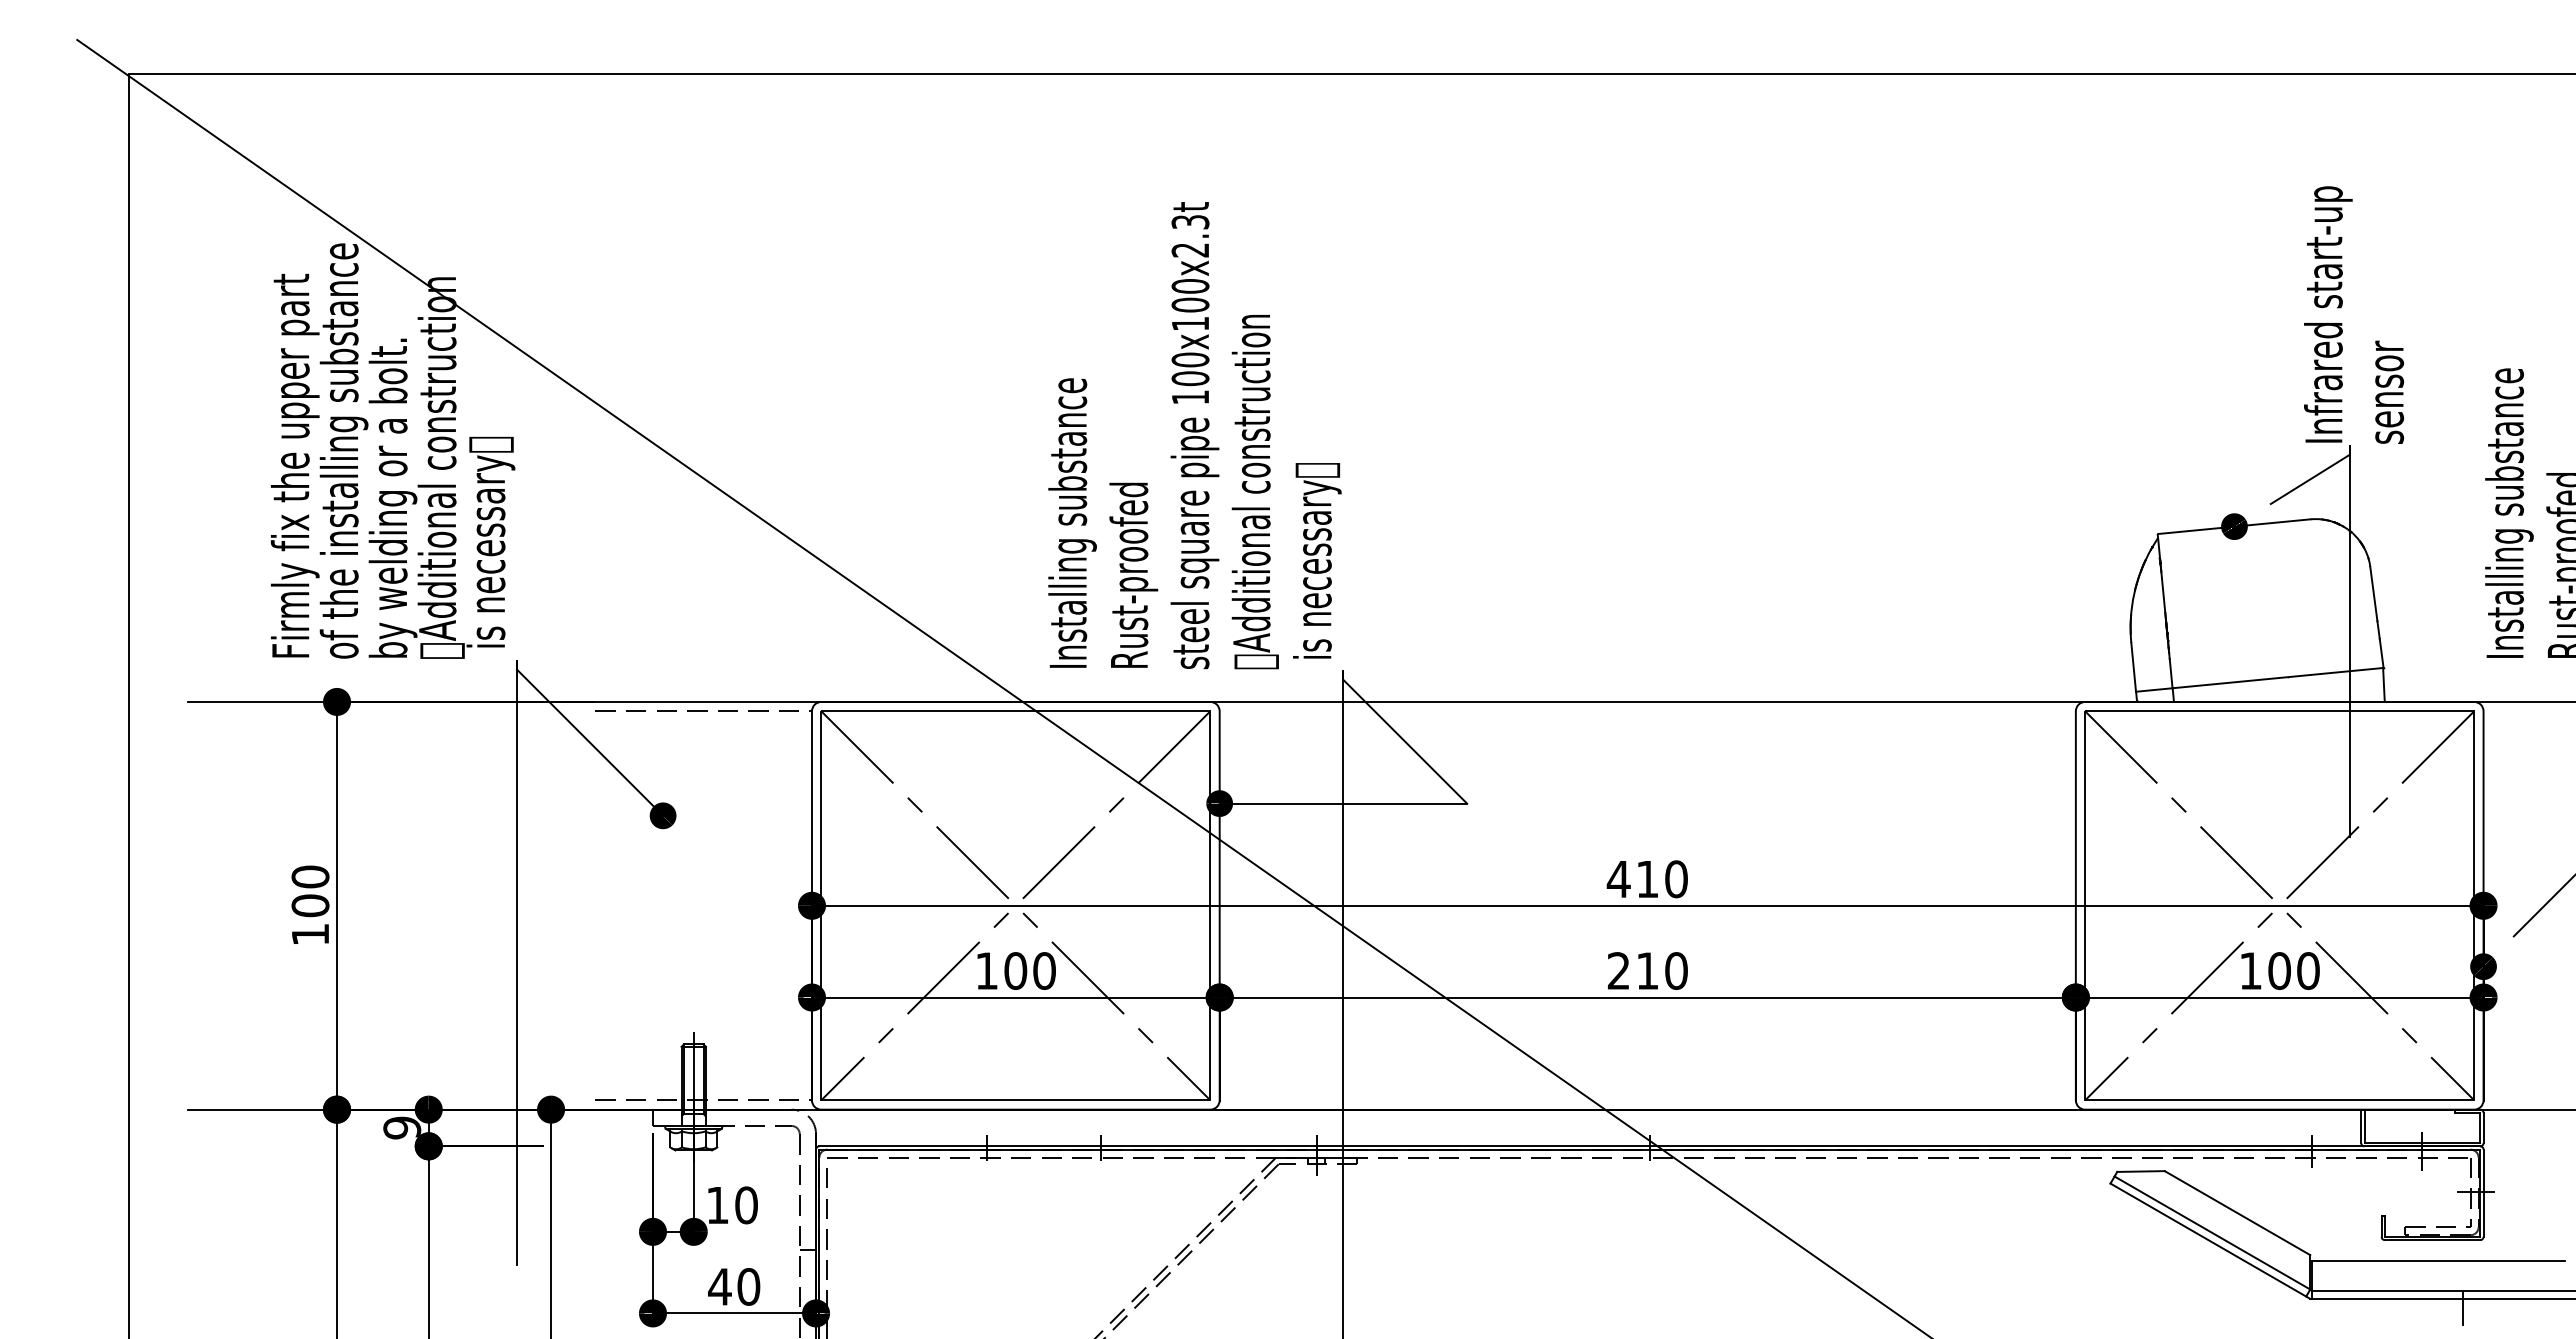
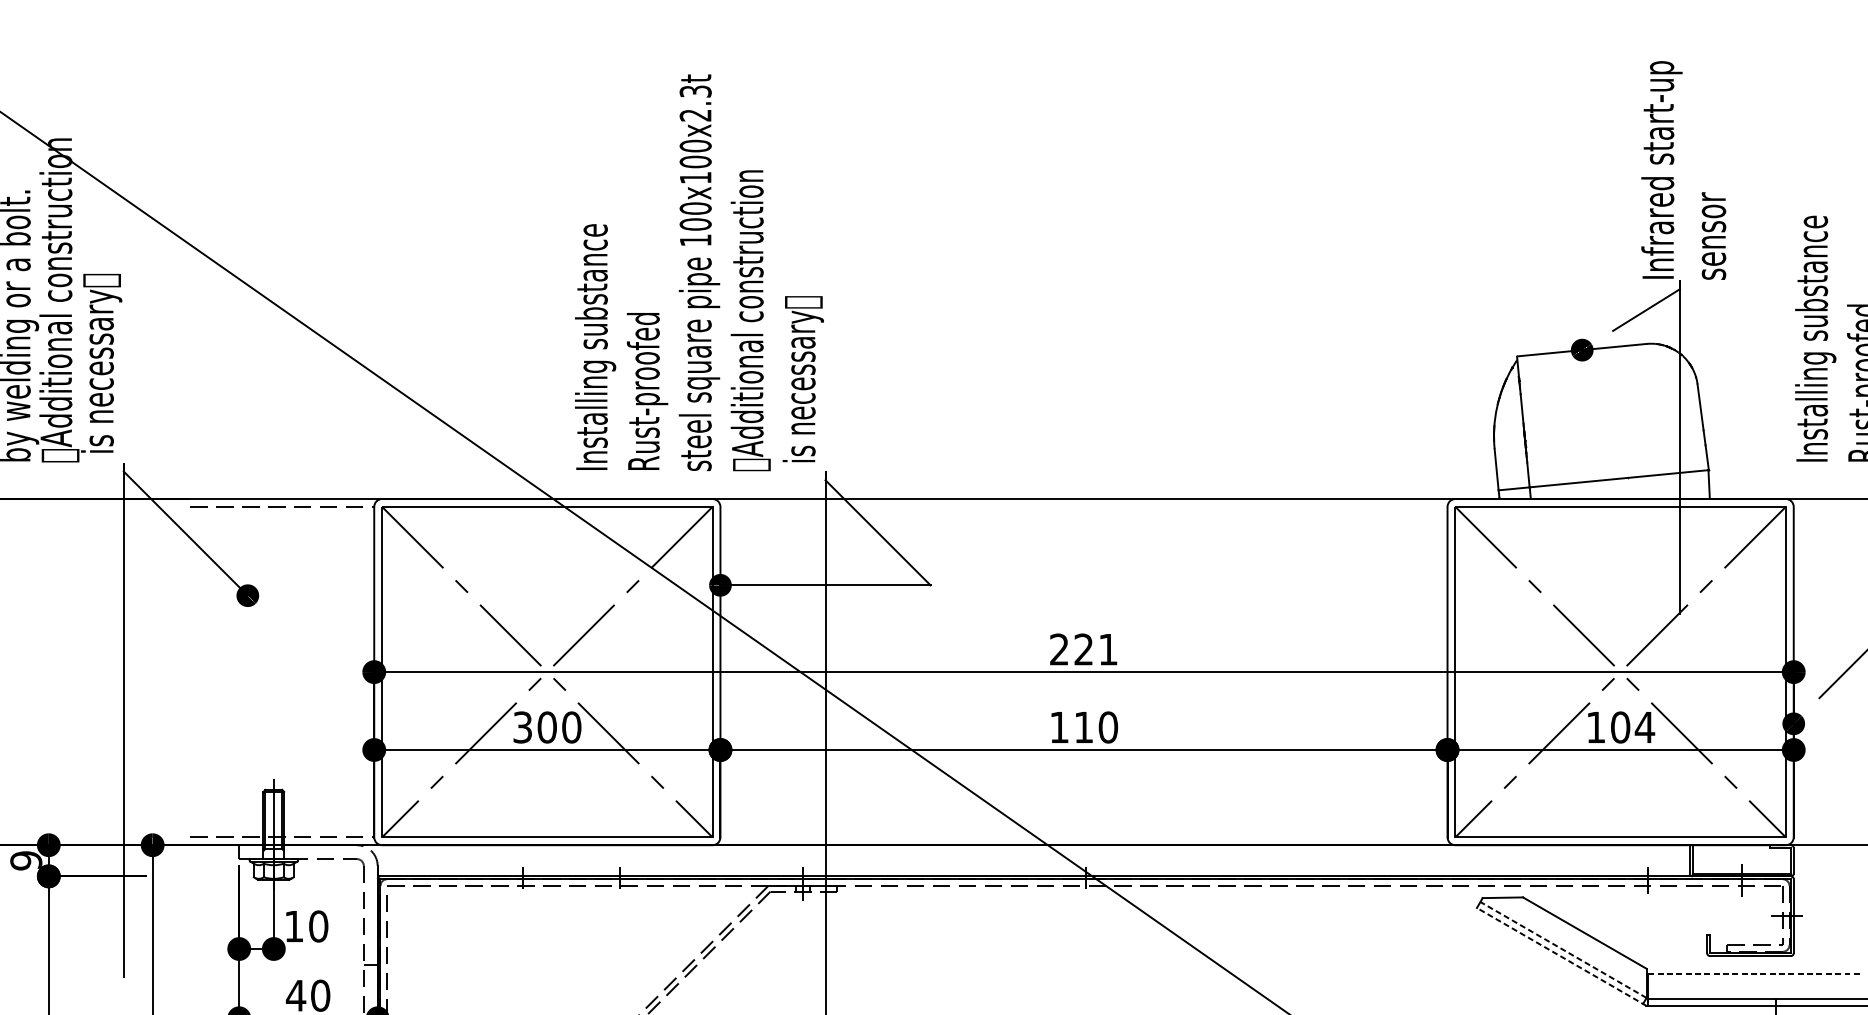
text: (1646, 879) -> (1082, 649), 410 -> 221
text: (986, 970) -> (522, 727), 100 -> 300
text: (1618, 970) -> (1059, 727), 210 -> 110
text: (2308, 970) -> (1645, 727), 100 -> 104
line: (2212, 1233) -> (1563, 950), solid -> dashed
line: (2209, 1240) -> (1561, 956), solid -> dashed
line: (2439, 1260) -> (1756, 973), solid -> dashed

